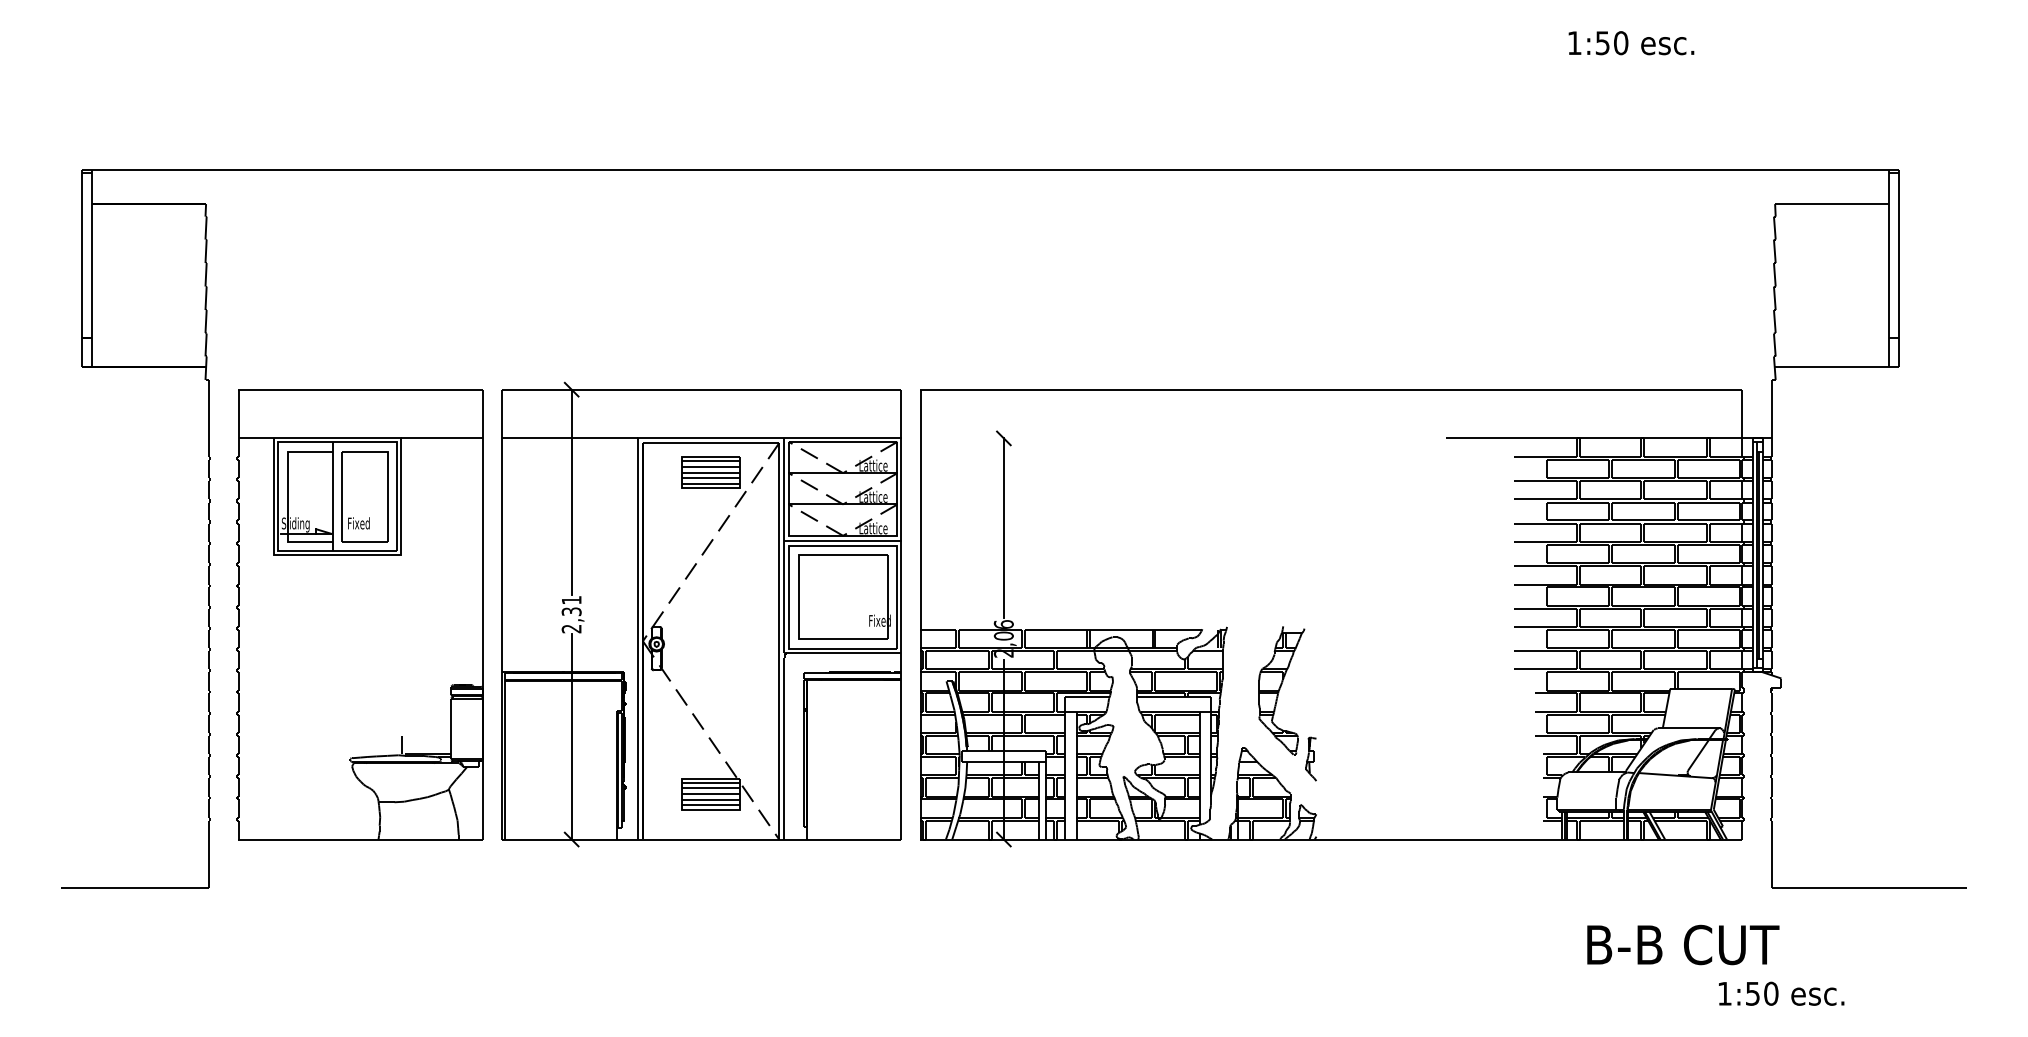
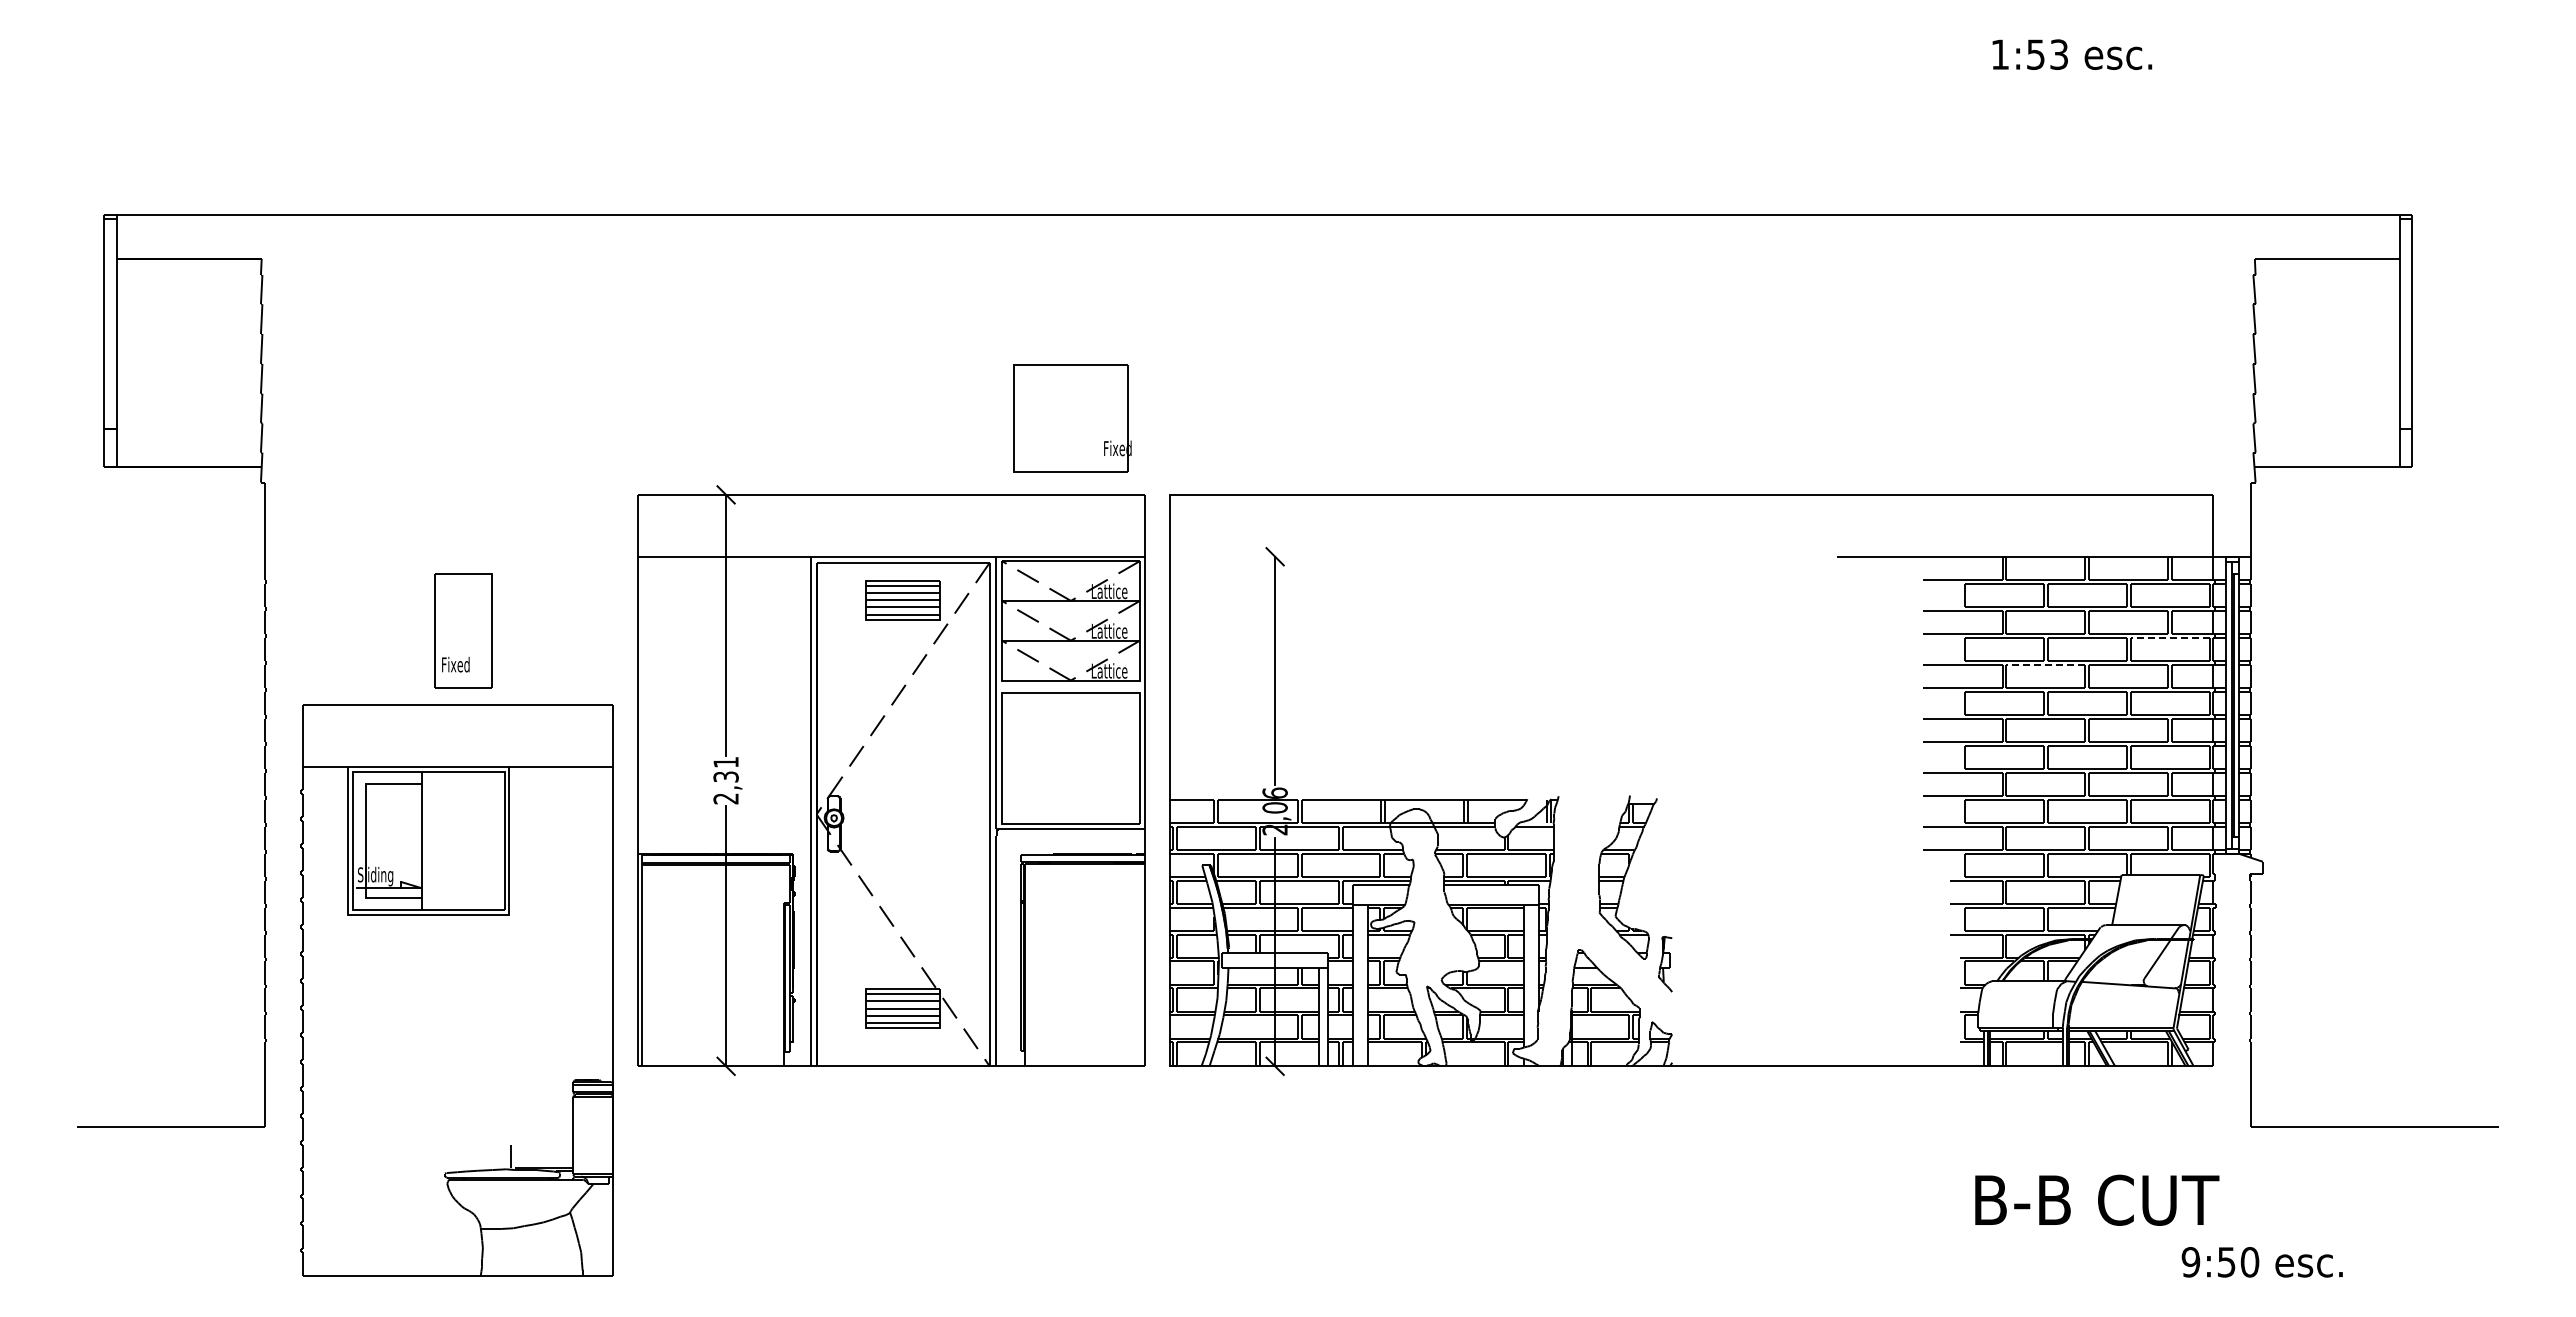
text: (1621, 43) -> (2059, 54), 1:50 -> 1:53
line: (1708, 502) -> (2170, 638), solid -> dashed
line: (1610, 524) -> (2045, 665), solid -> dashed
line: (842, 540) -> (1070, 686), removed
part: (844, 597) -> (1072, 418), moved
part: (359, 614) -> (456, 990), moved
text: (1683, 944) -> (2097, 1199), moved
text: (1724, 993) -> (2190, 1262), 1:50 -> 9:50

